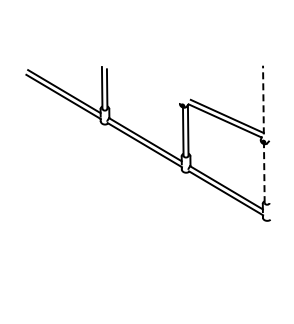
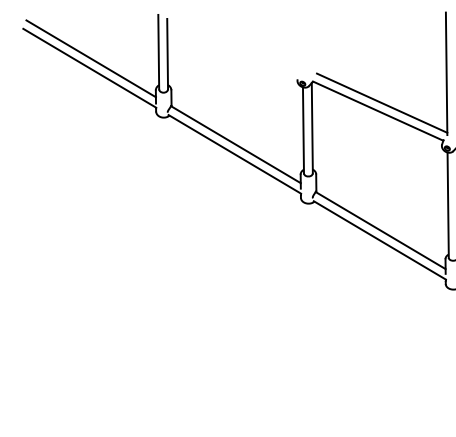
line: (263, 99) -> (446, 72), dashed -> solid
line: (264, 173) -> (448, 205), dashed -> solid

